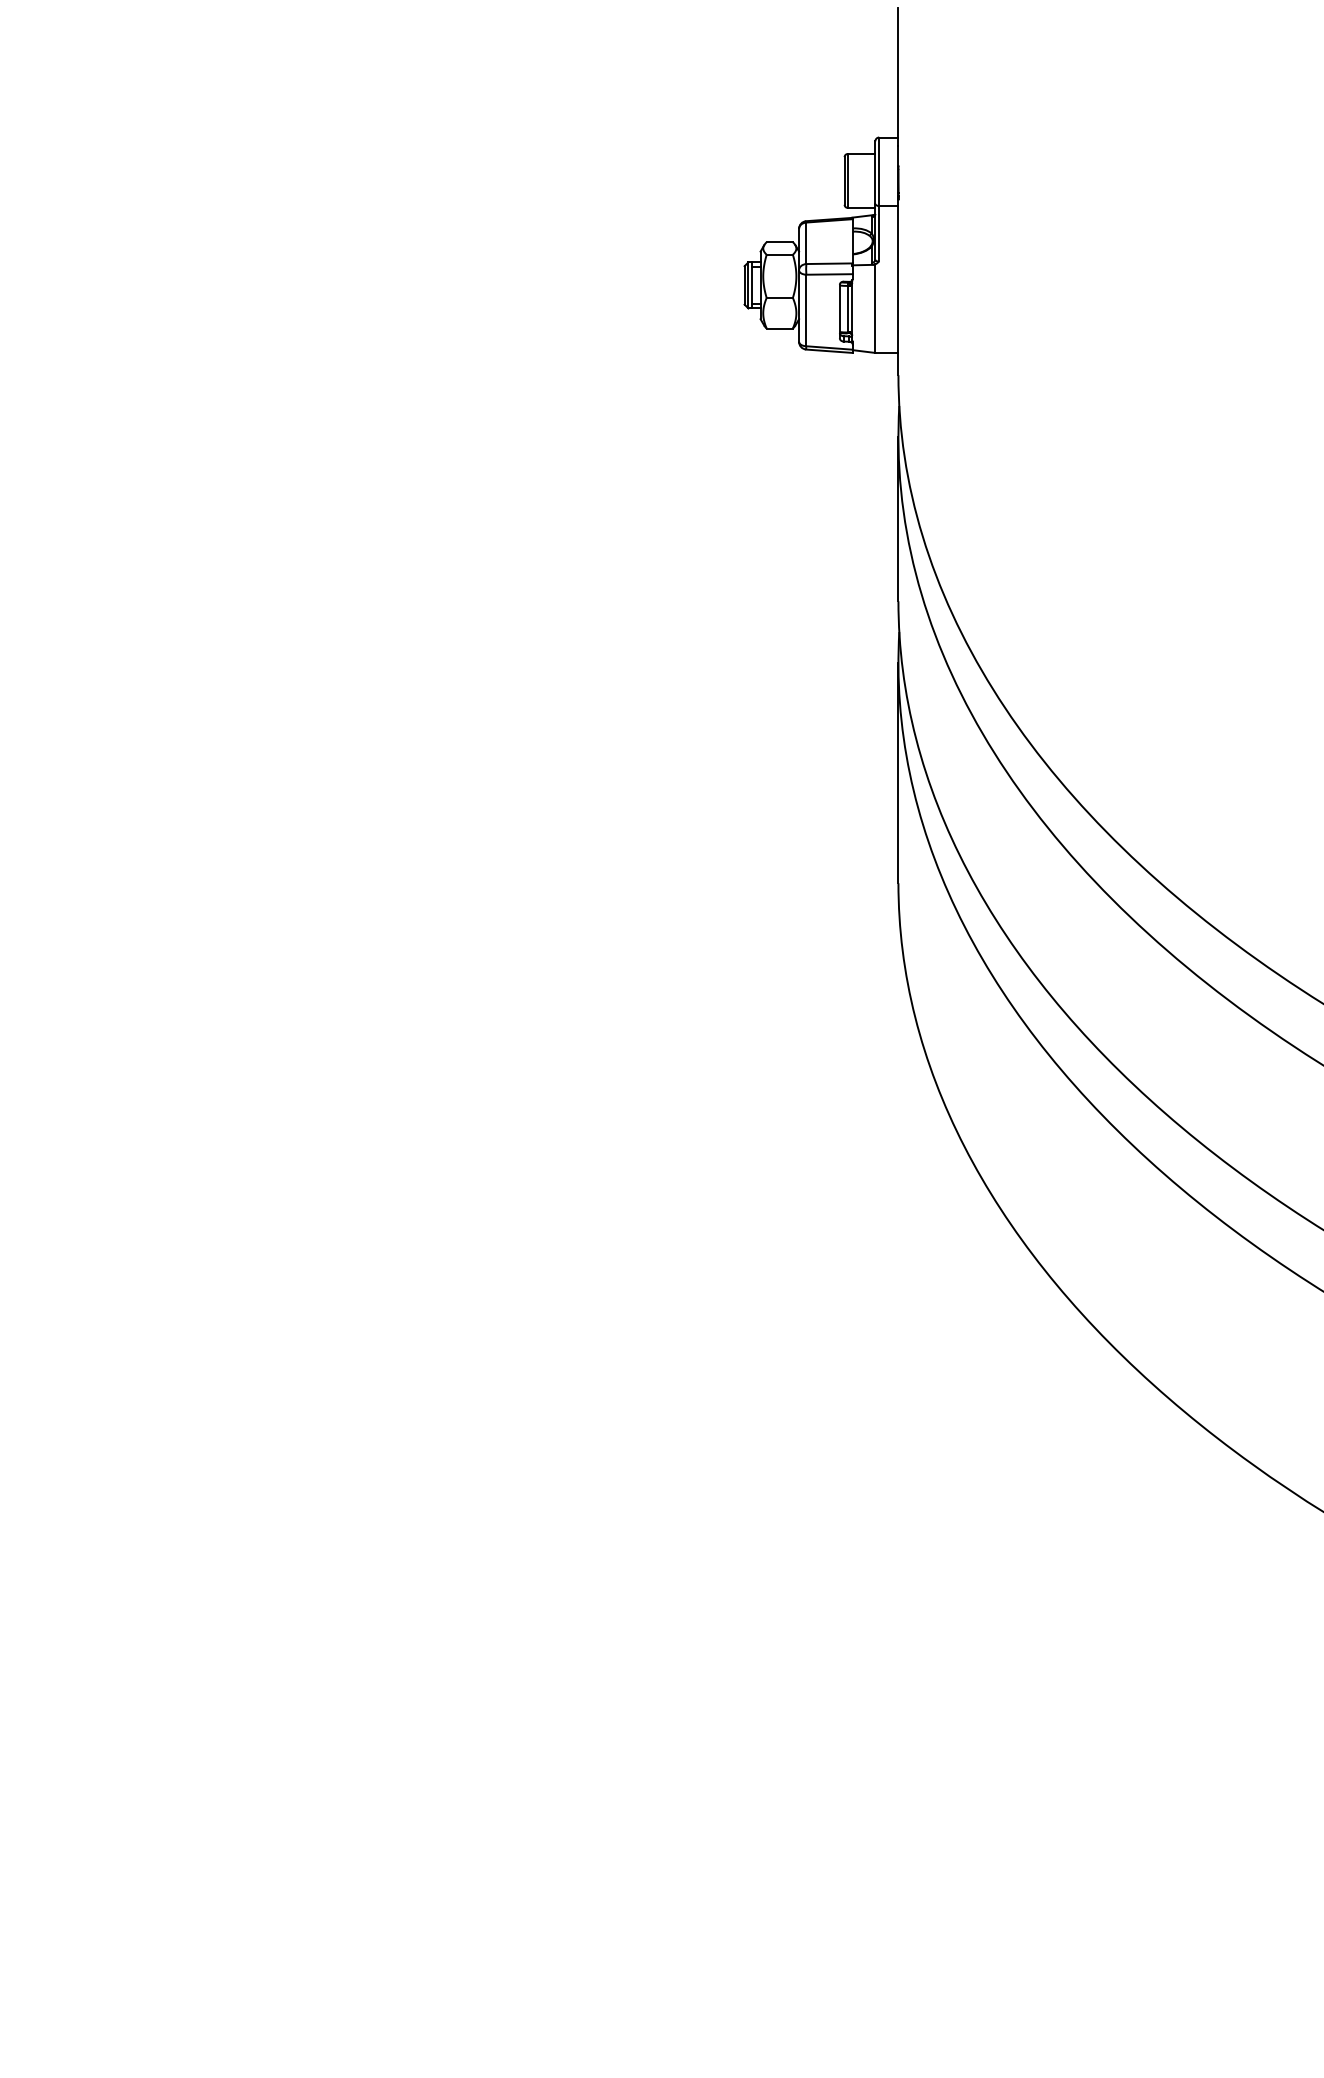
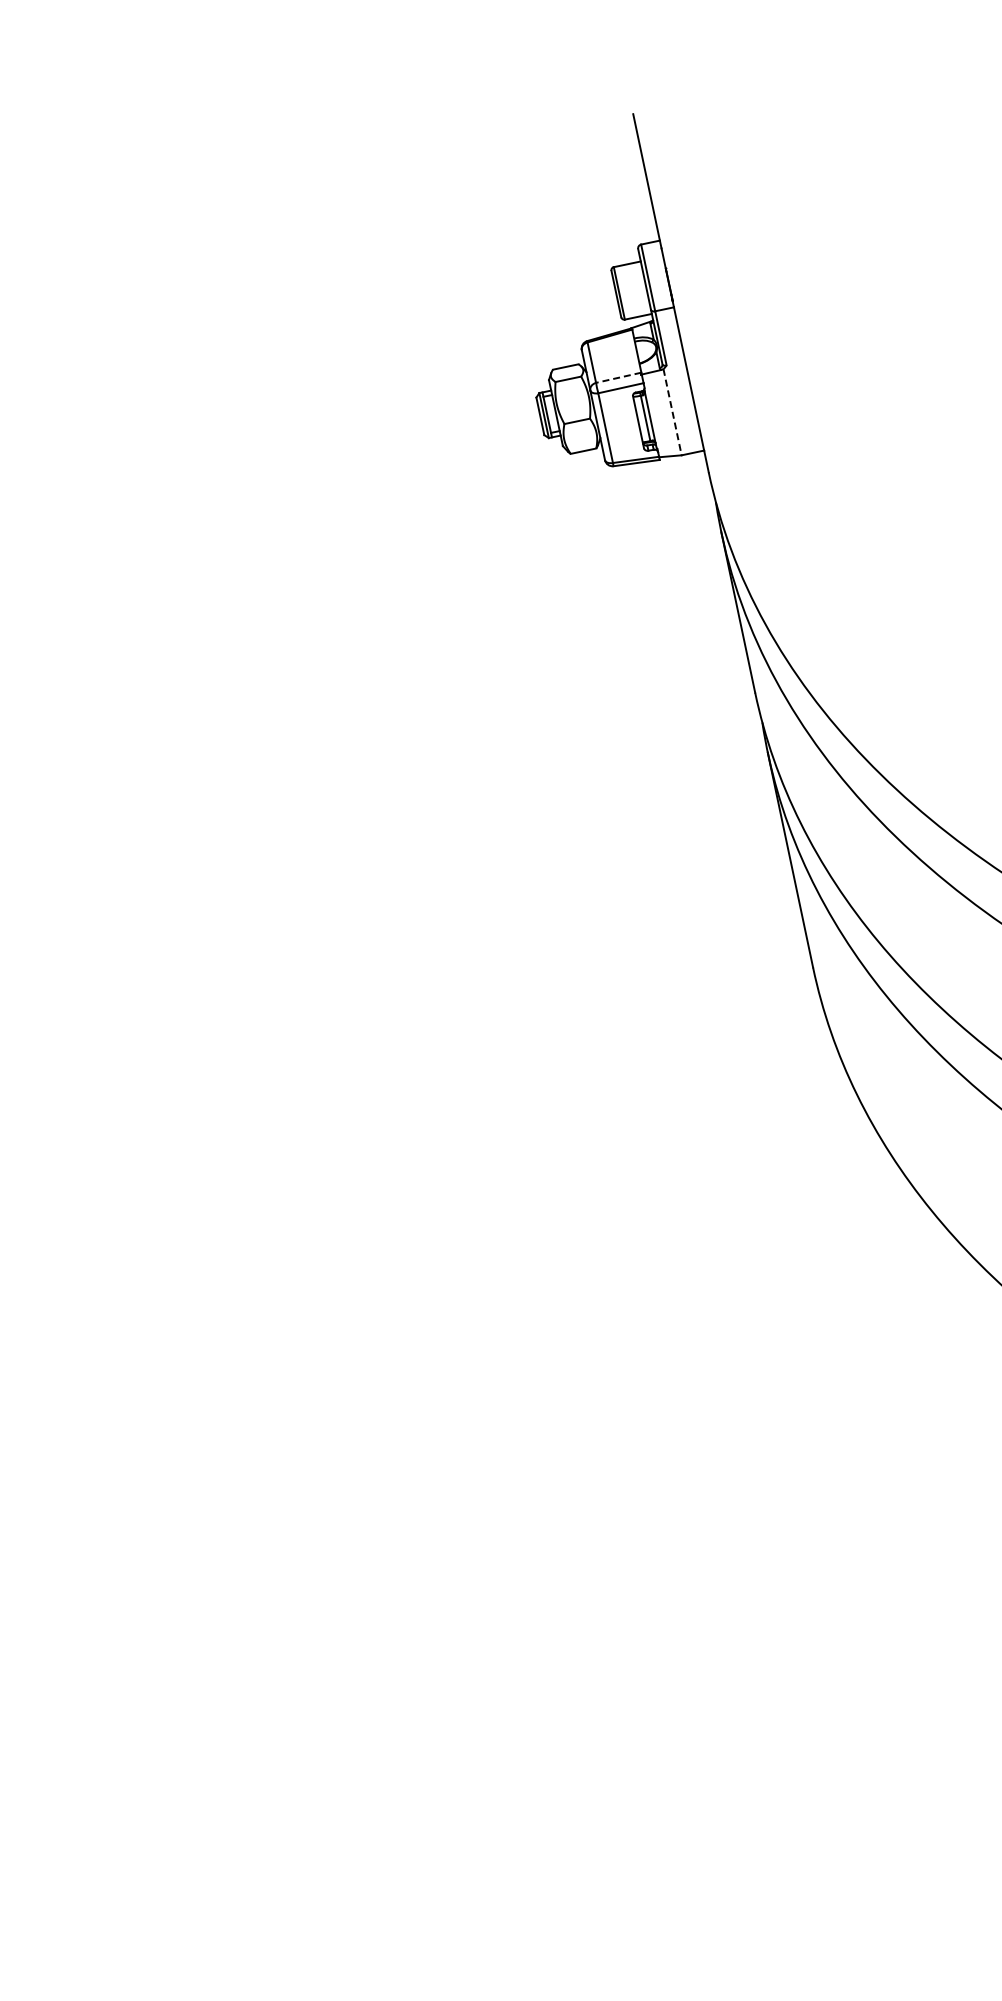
line: (829, 263) -> (618, 377), solid -> dashed
line: (875, 309) -> (672, 412), solid -> dashed

